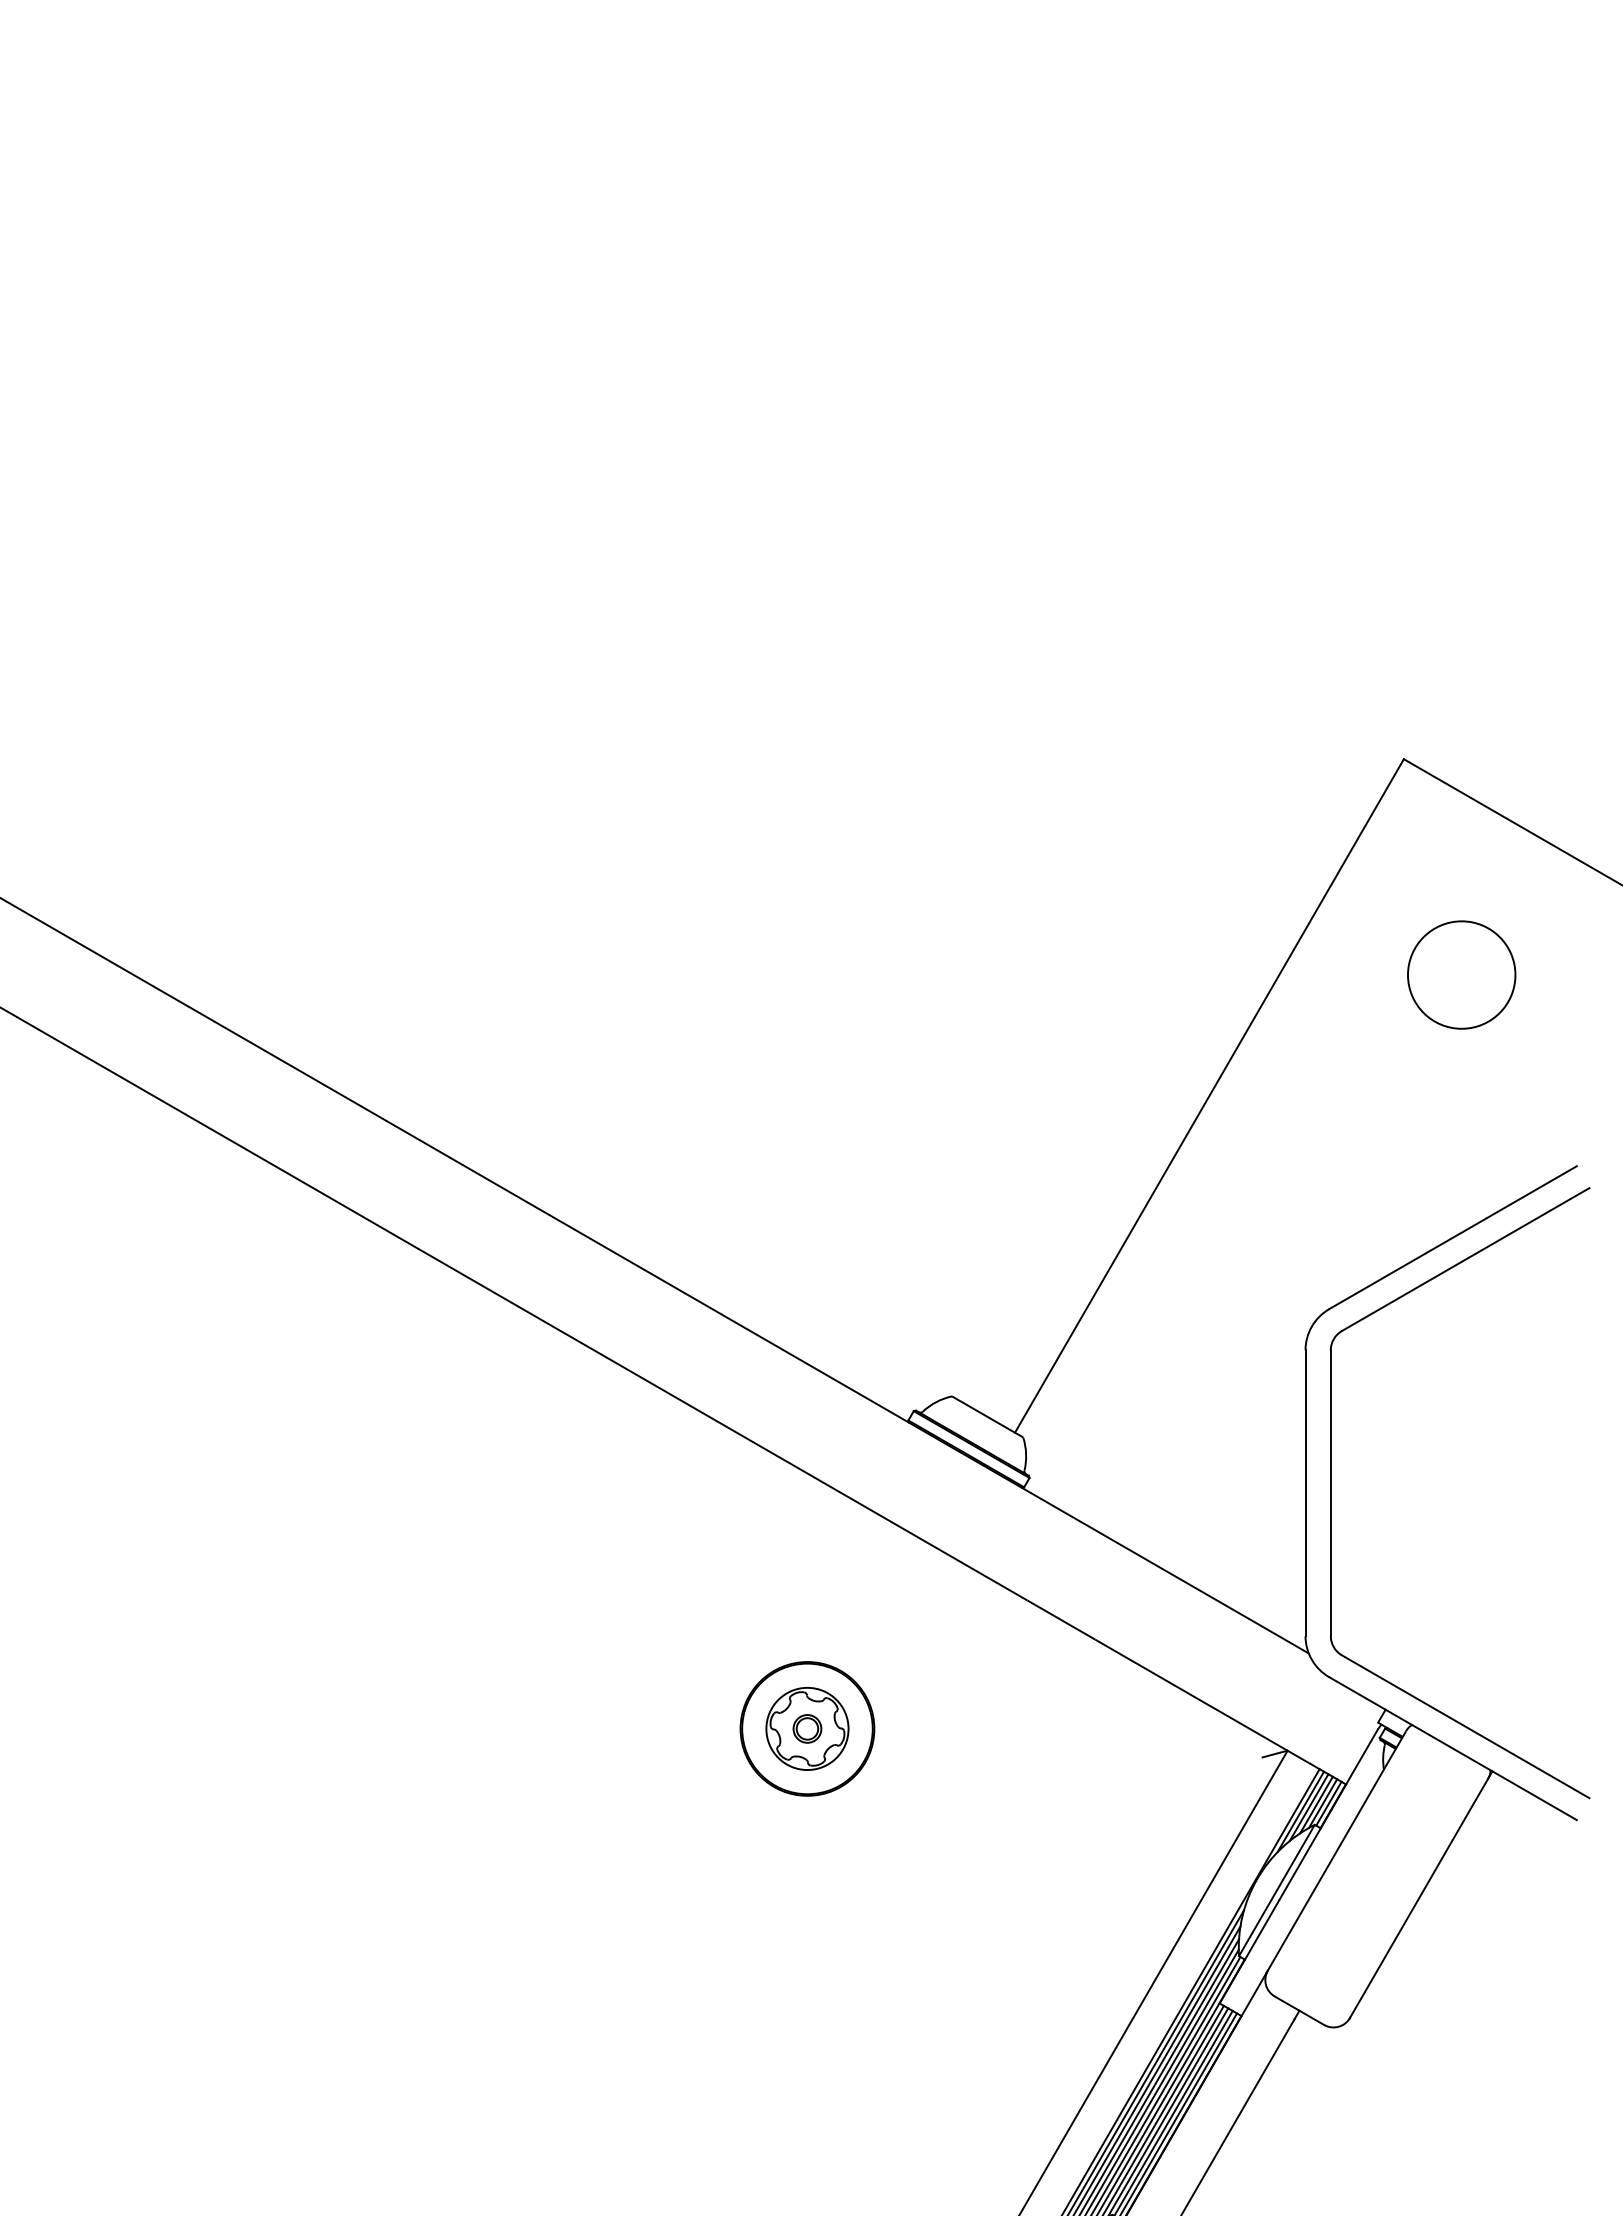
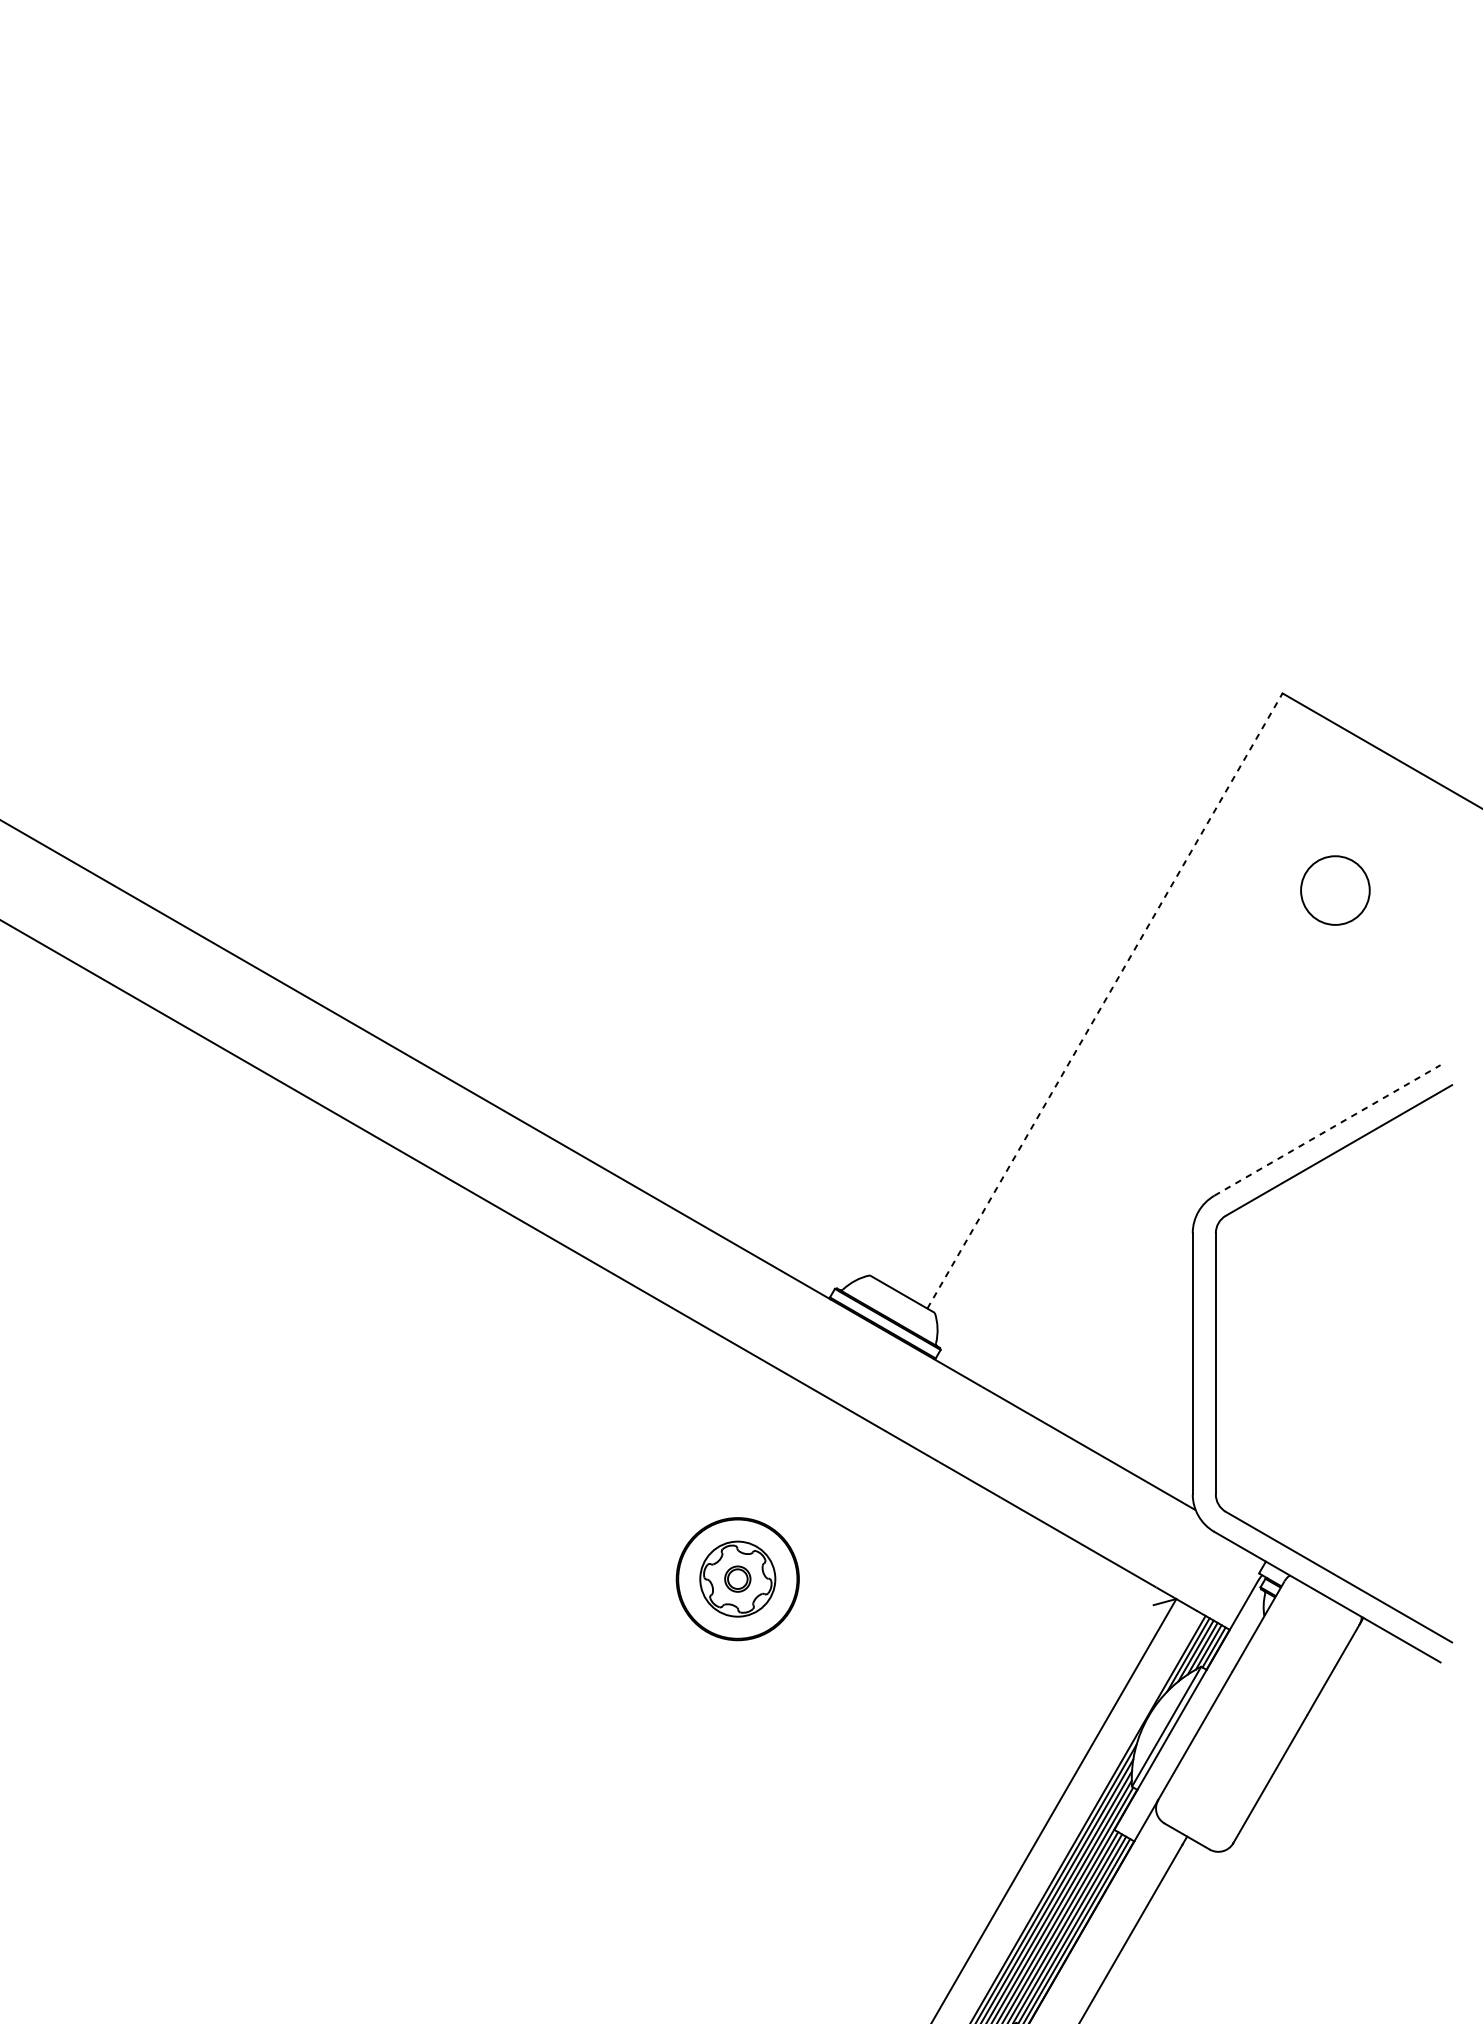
circle: (1461, 974) -> (1335, 890), size x0.7
line: (1209, 1095) -> (1105, 1000), solid -> dashed
line: (1453, 1237) -> (1327, 1130), solid -> dashed

